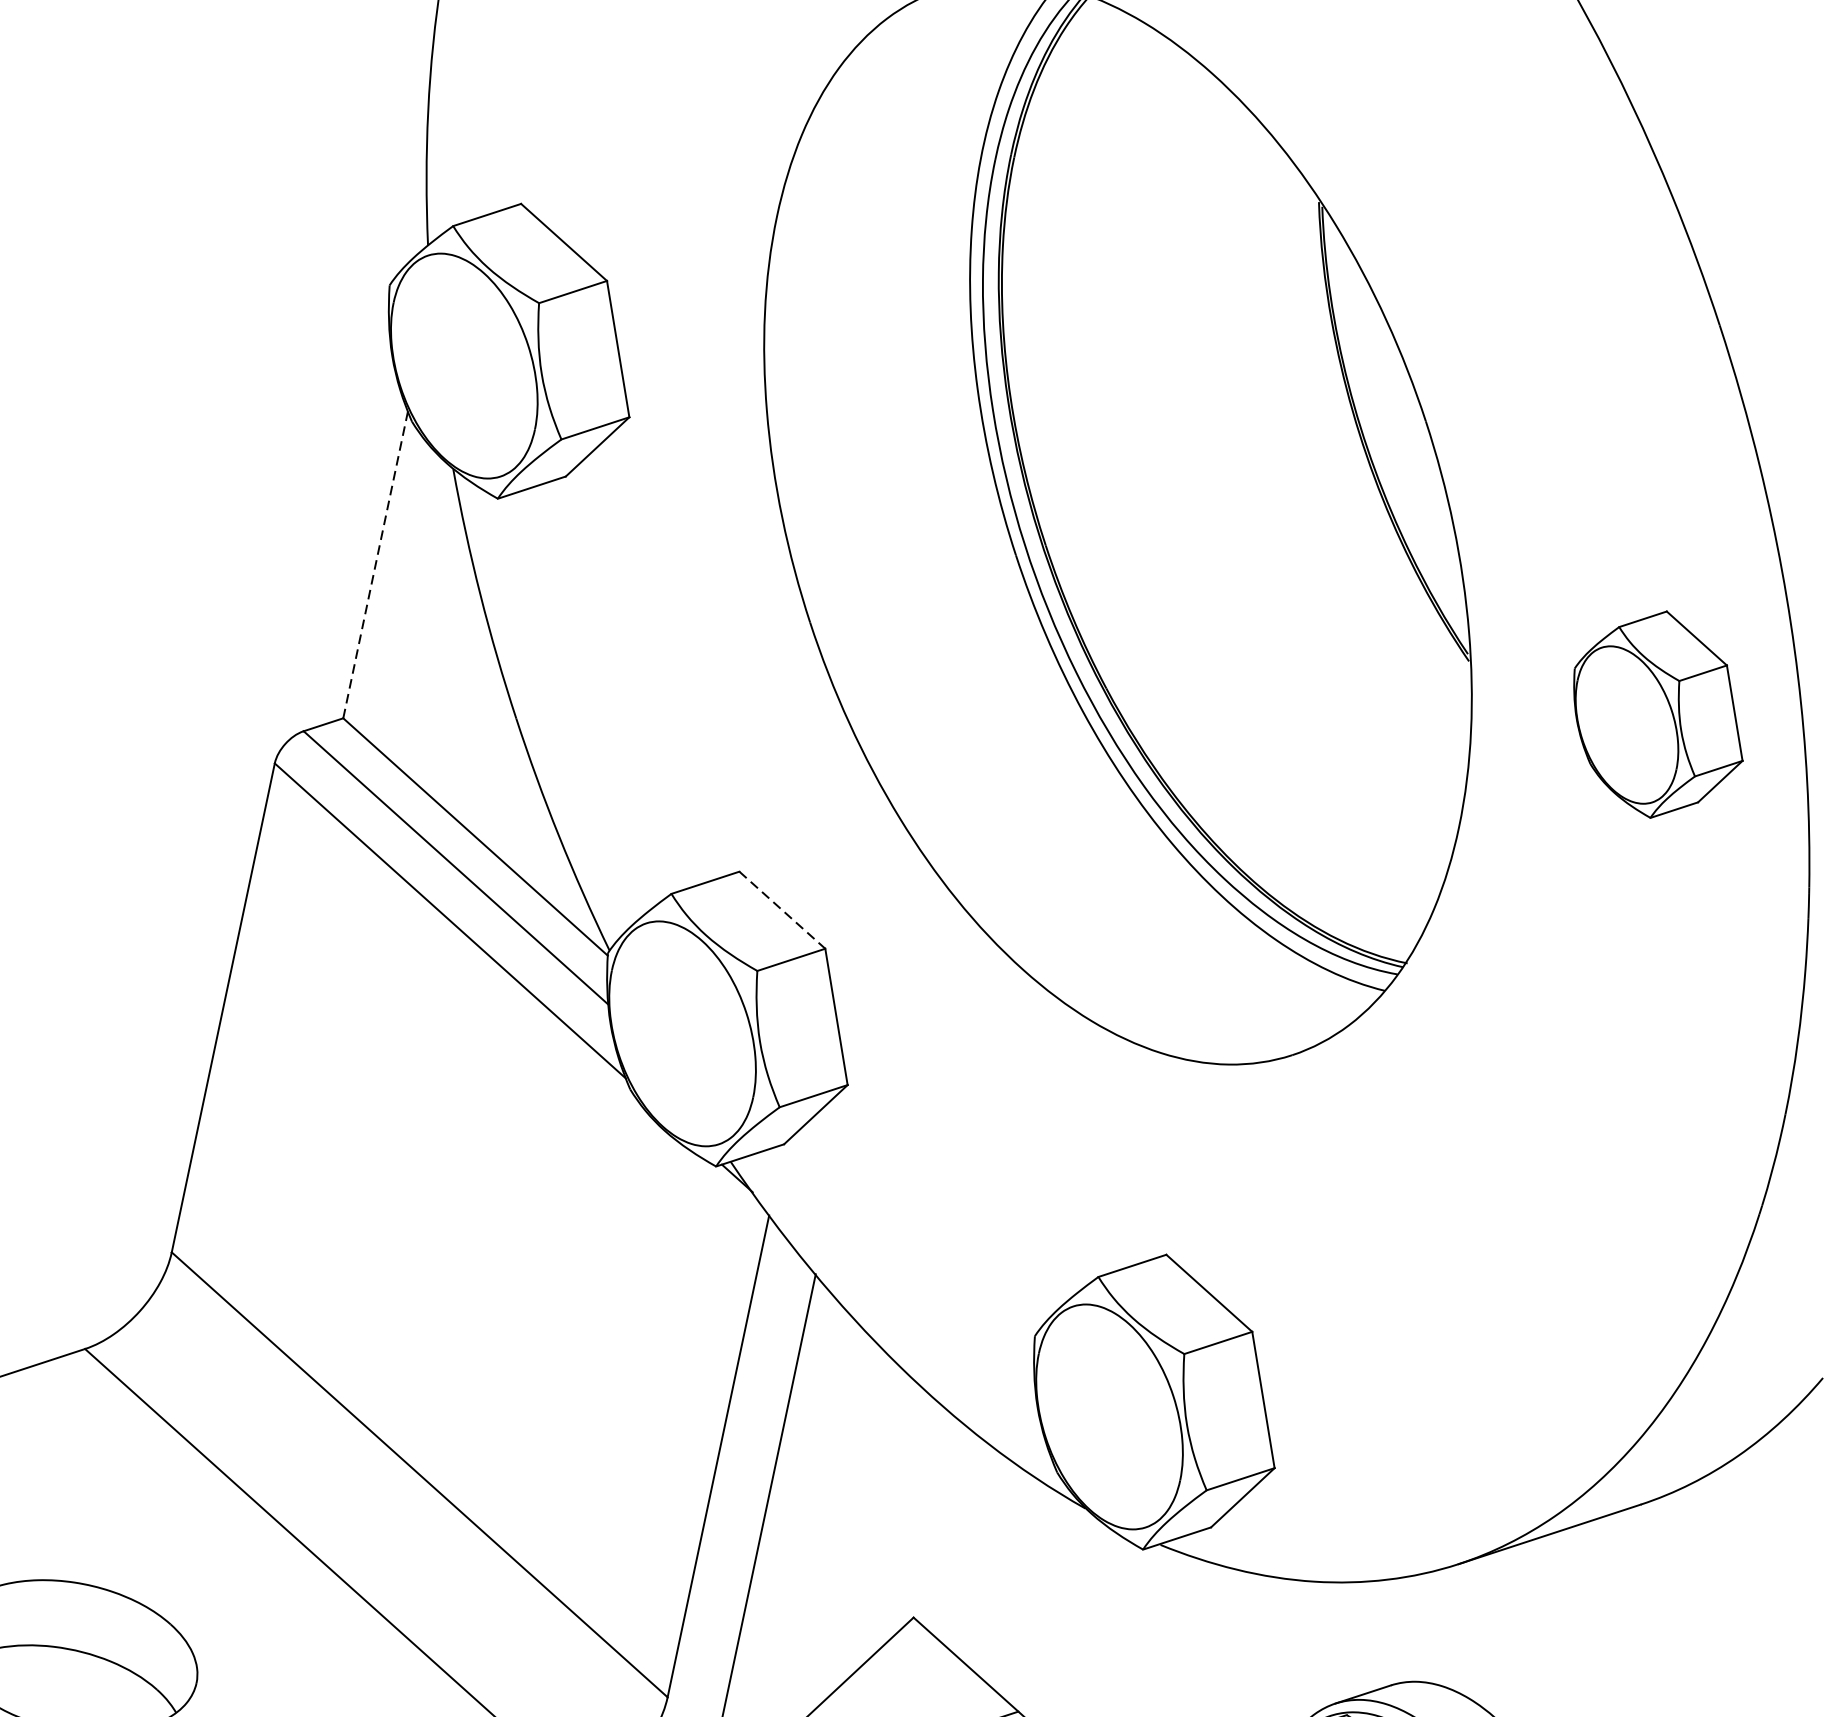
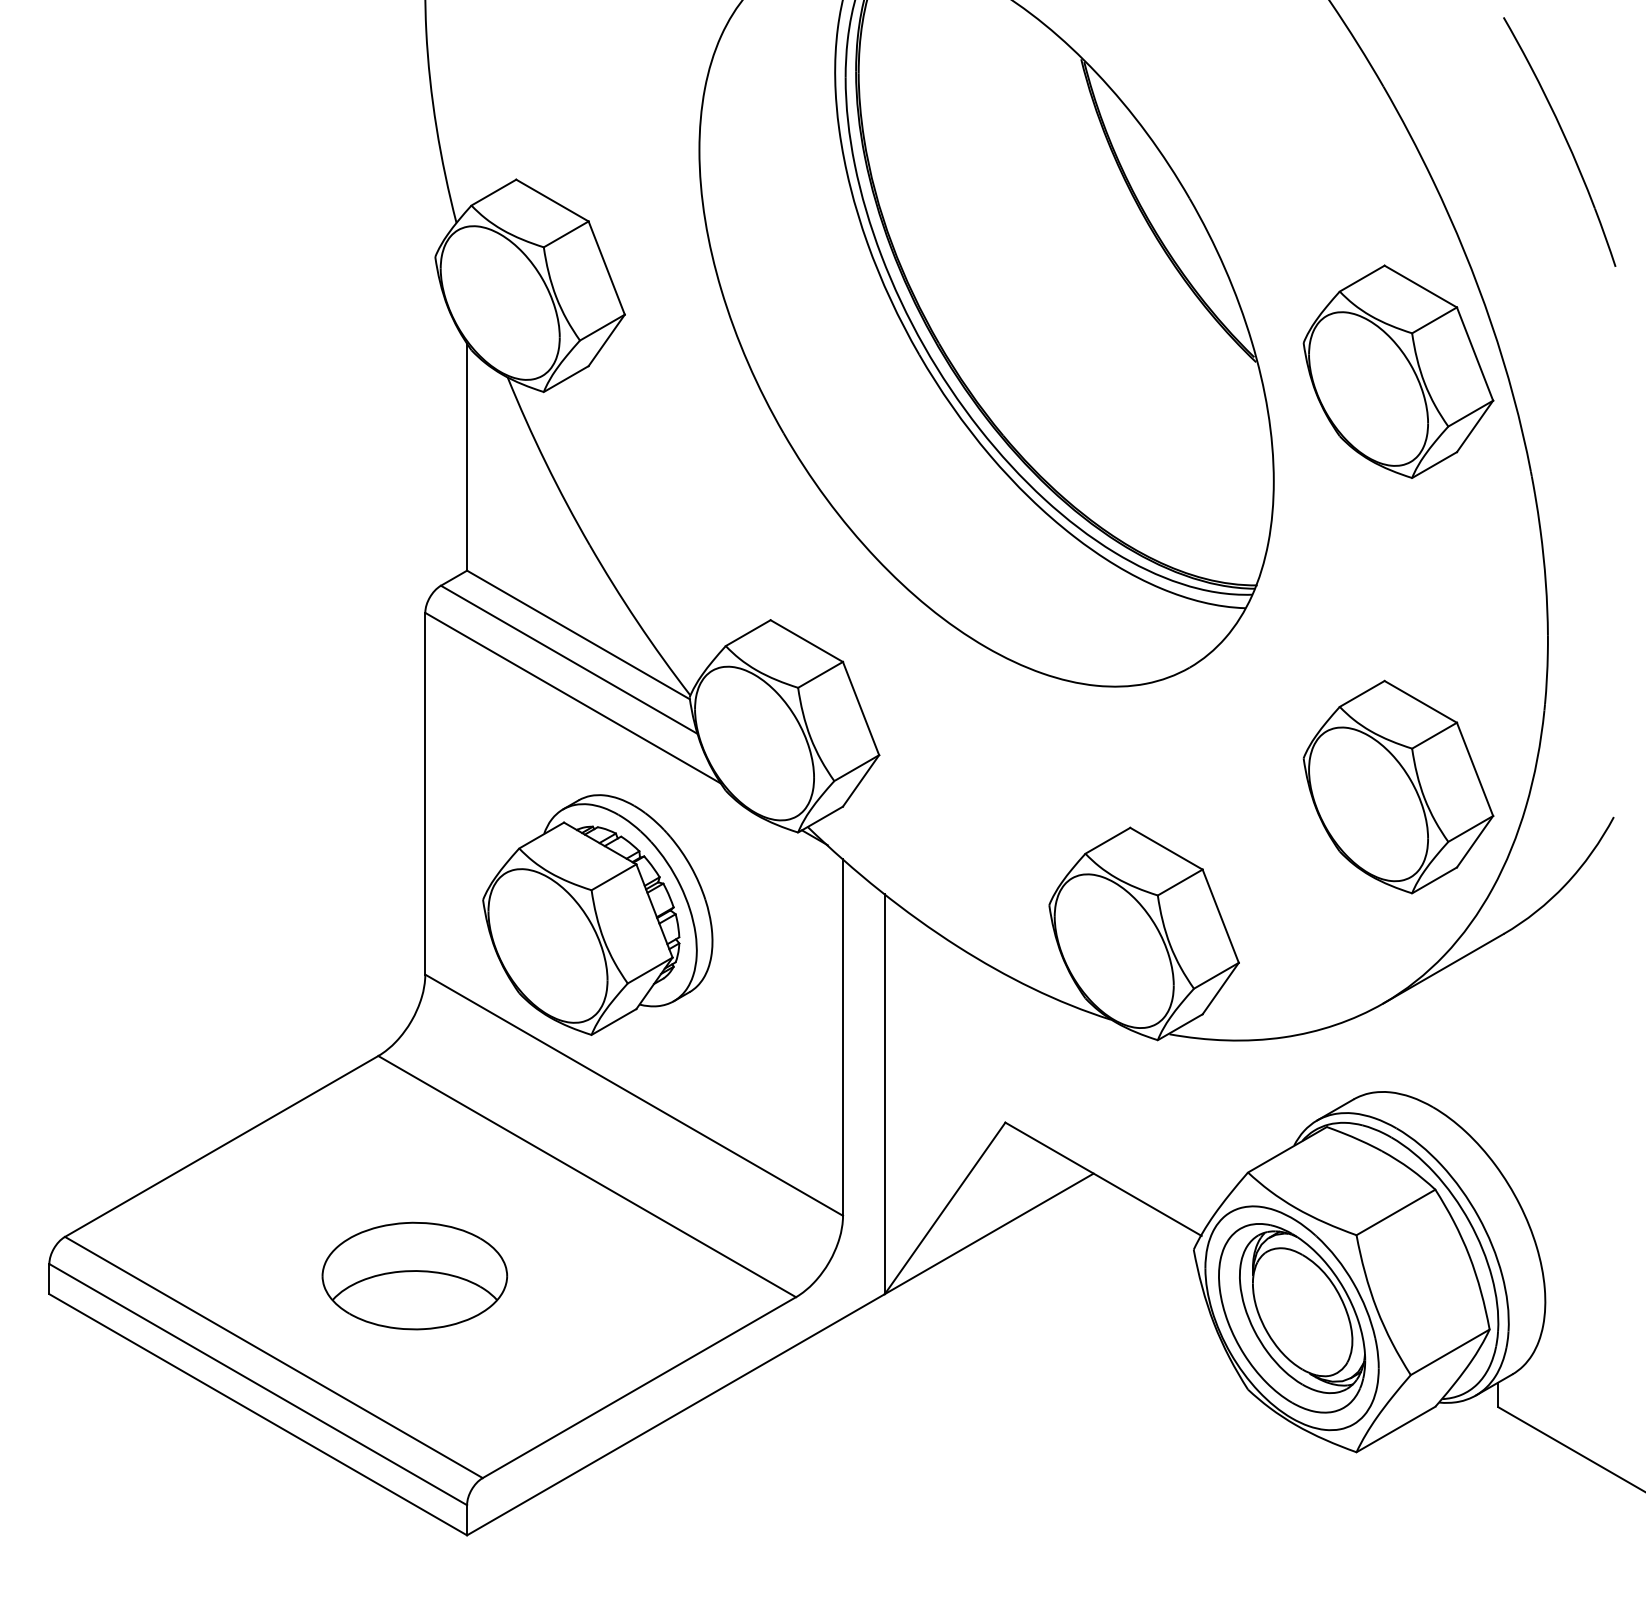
line: (376, 565) -> (467, 457), dashed -> solid
part: (1658, 714) -> (1398, 371), size x1.43
line: (781, 910) -> (806, 641), dashed -> solid
part: (421, 1220) -> (597, 914), added
part: (1540, 1275) -> (1398, 786), added

